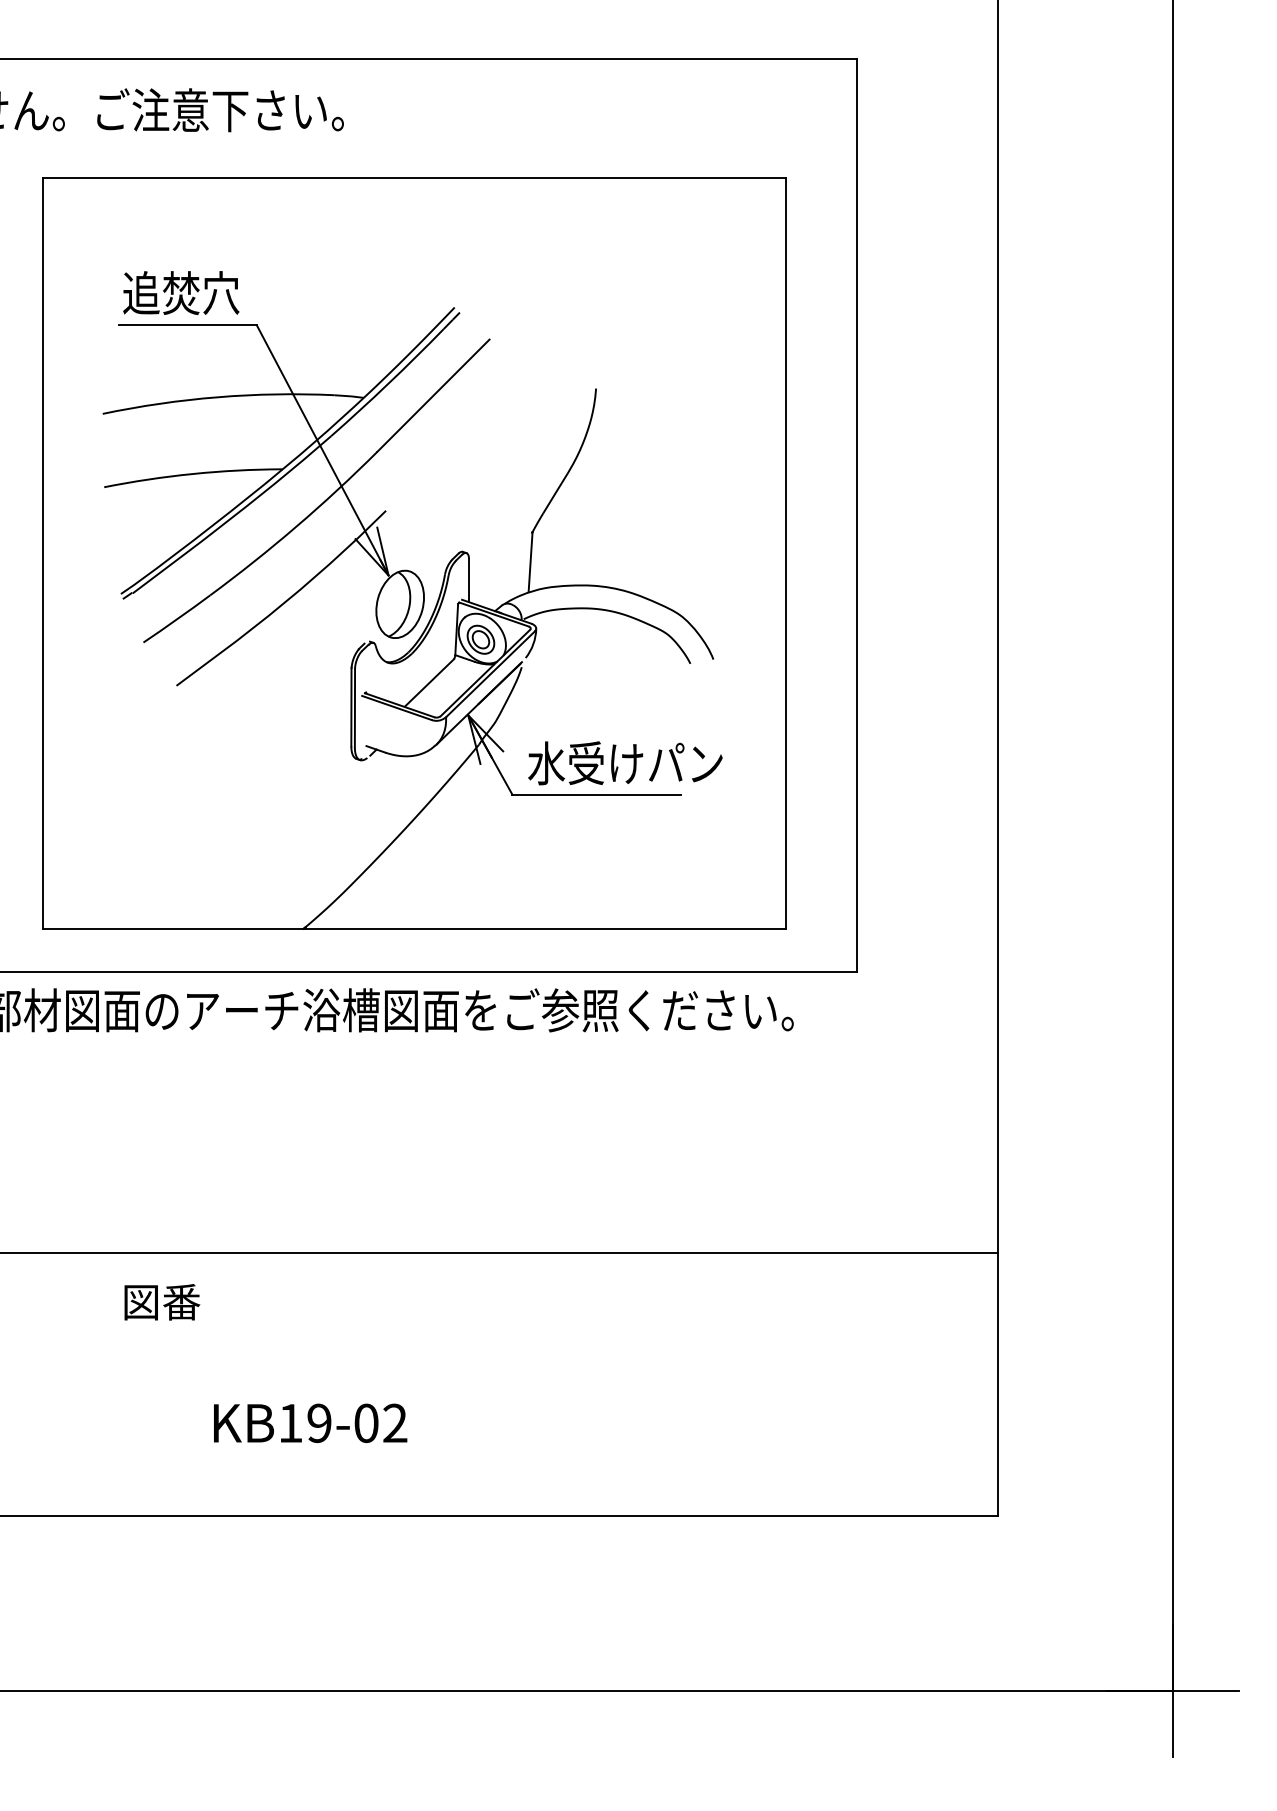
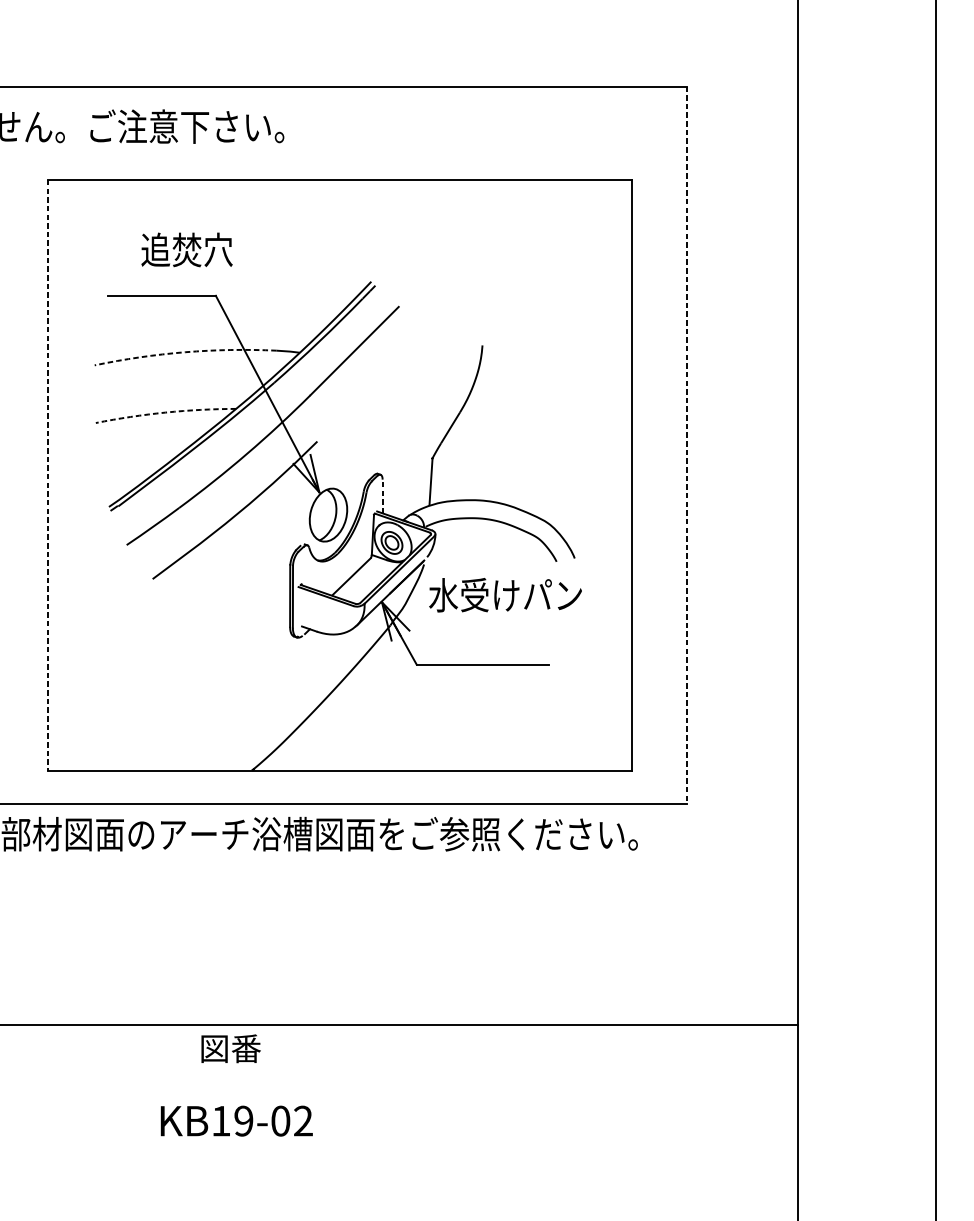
text: (181, 293) -> (187, 250), moved
arc: (217, 397) -> (184, 352), solid -> dashed
arc: (193, 473) -> (166, 412), solid -> dashed
line: (856, 515) -> (687, 445), solid -> dashed
line: (42, 553) -> (47, 475), solid -> dashed
line: (469, 580) -> (382, 496), solid -> dashed
text: (625, 763) -> (505, 595), moved
text: (162, 1302) -> (231, 1048), moved
text: (310, 1422) -> (236, 1120), moved

